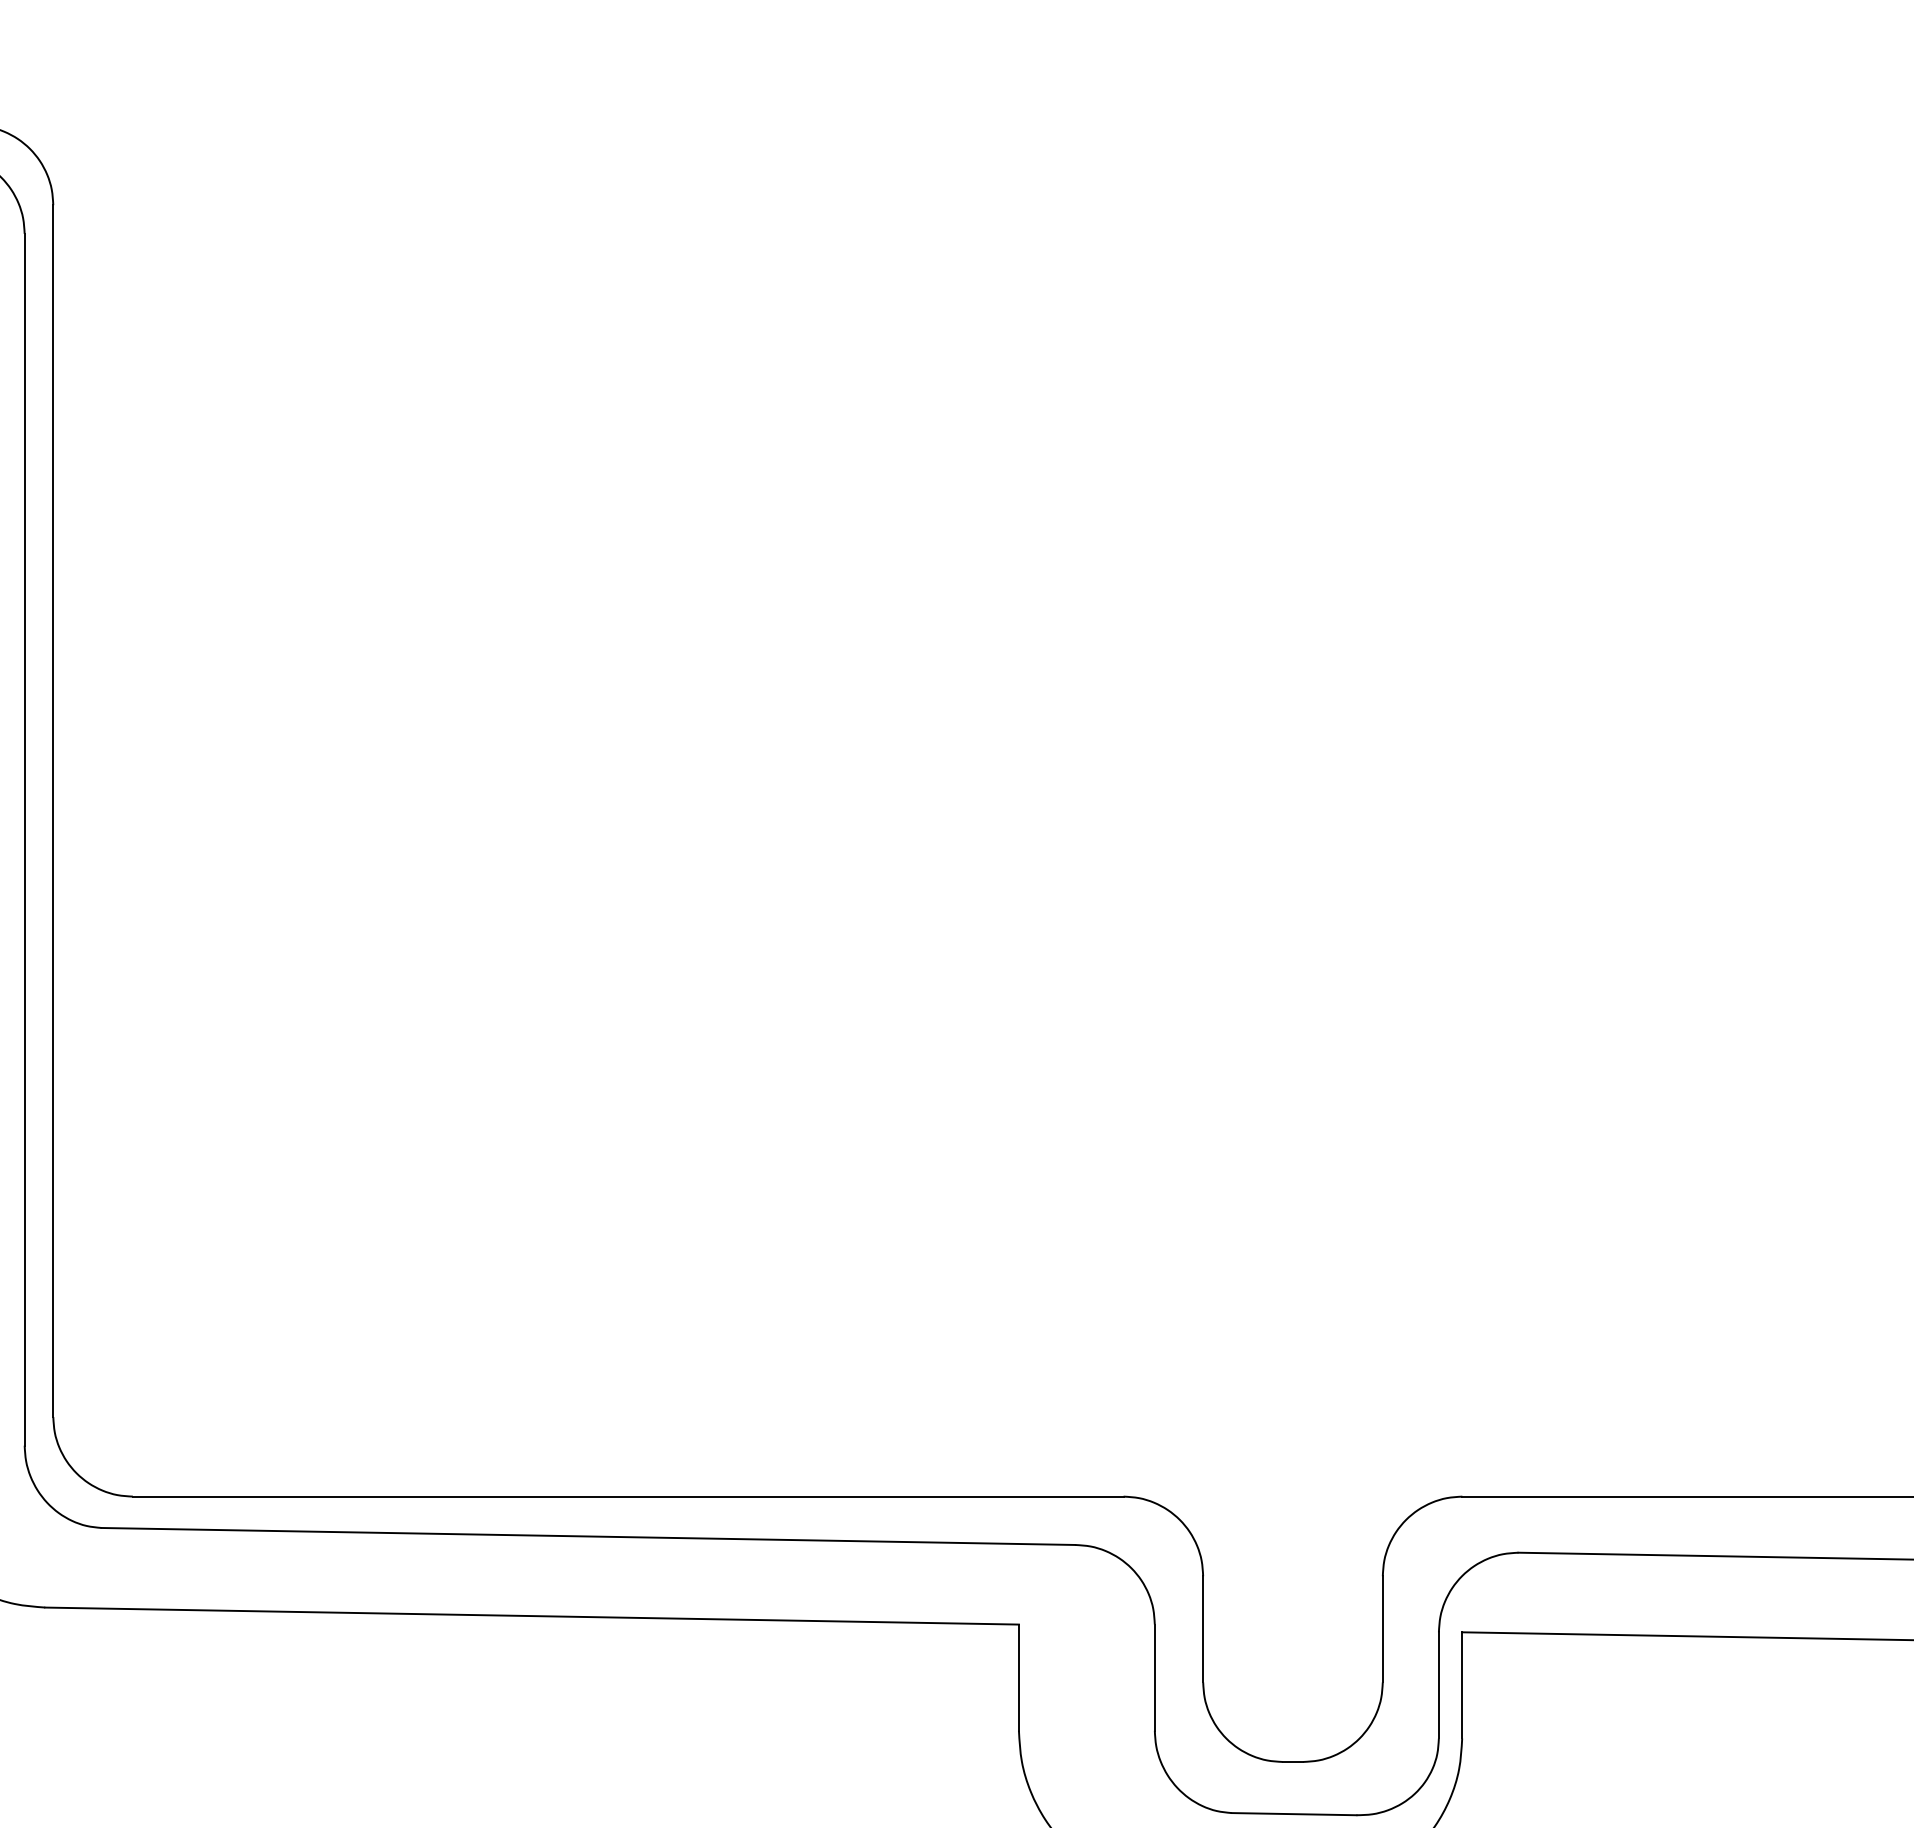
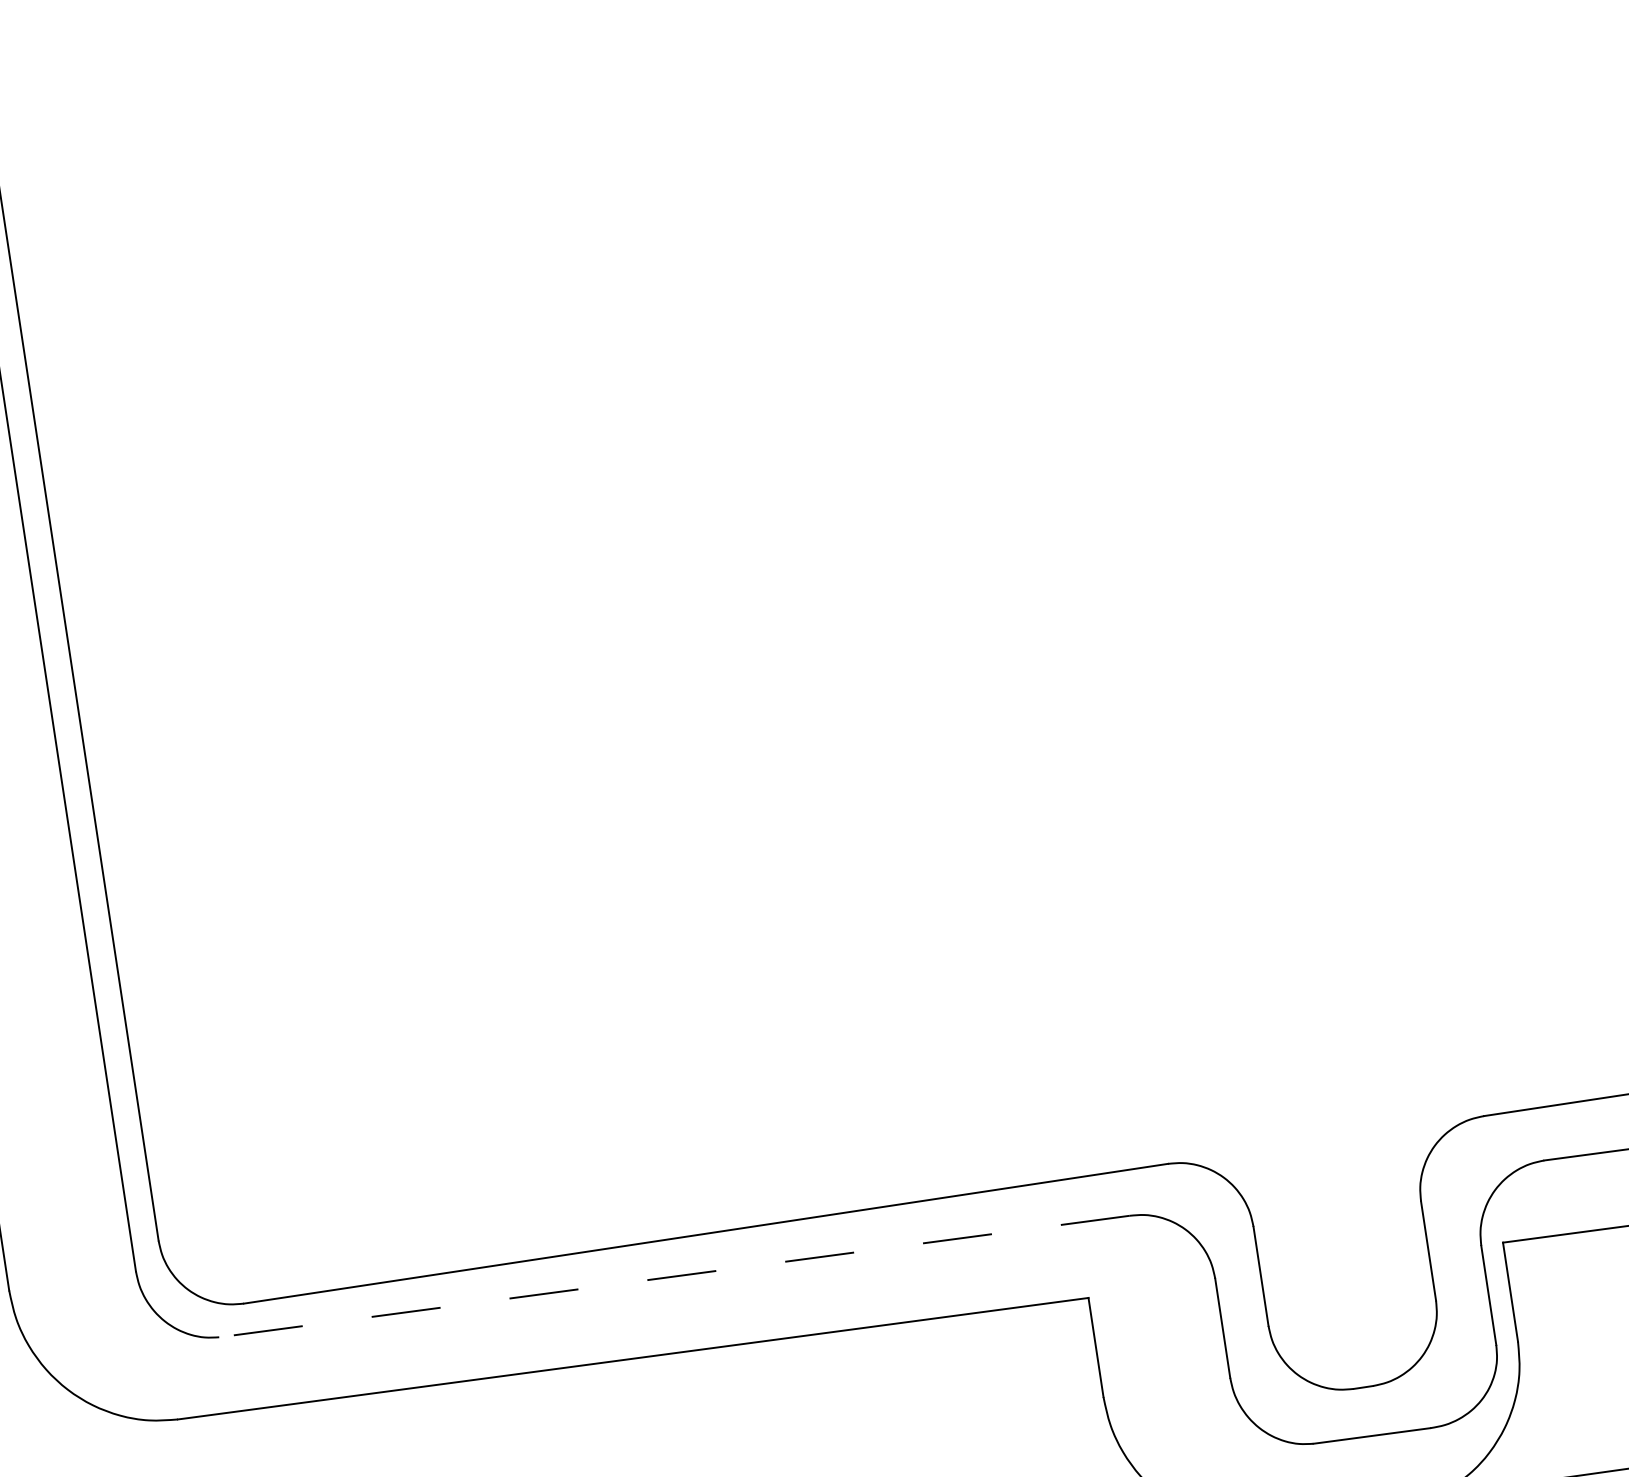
line: (588, 1536) -> (674, 1276), solid -> dashed

